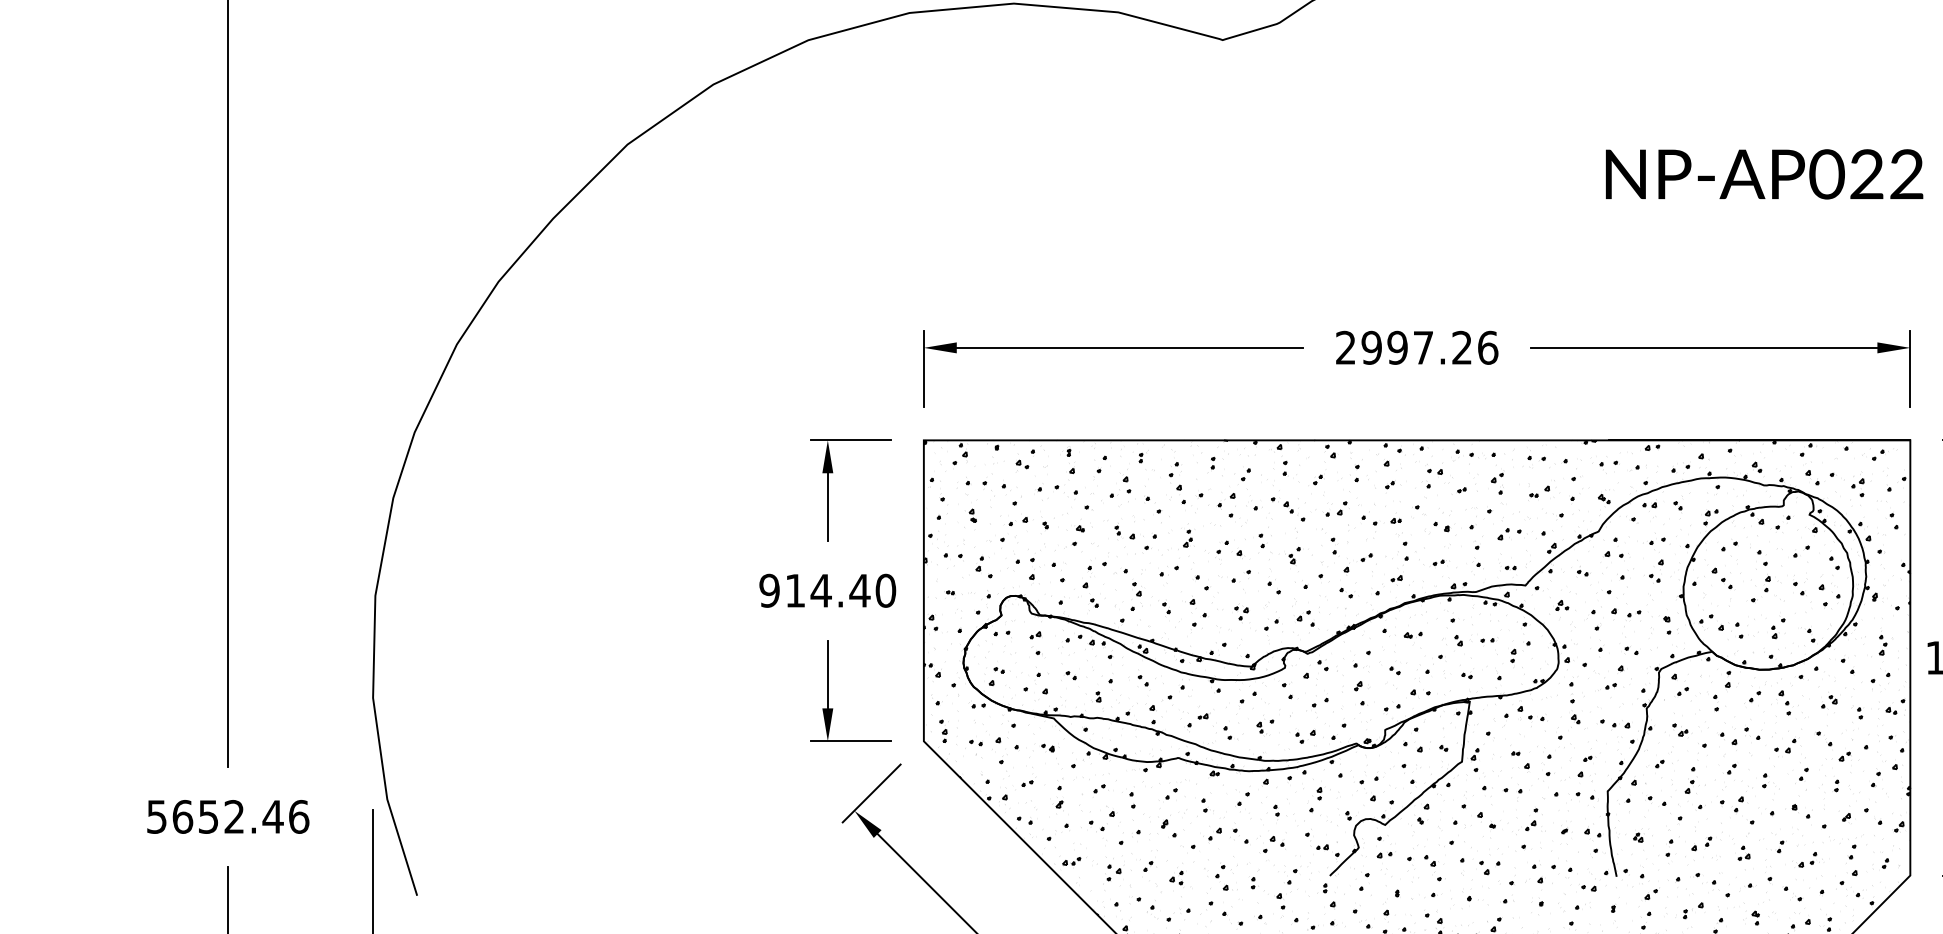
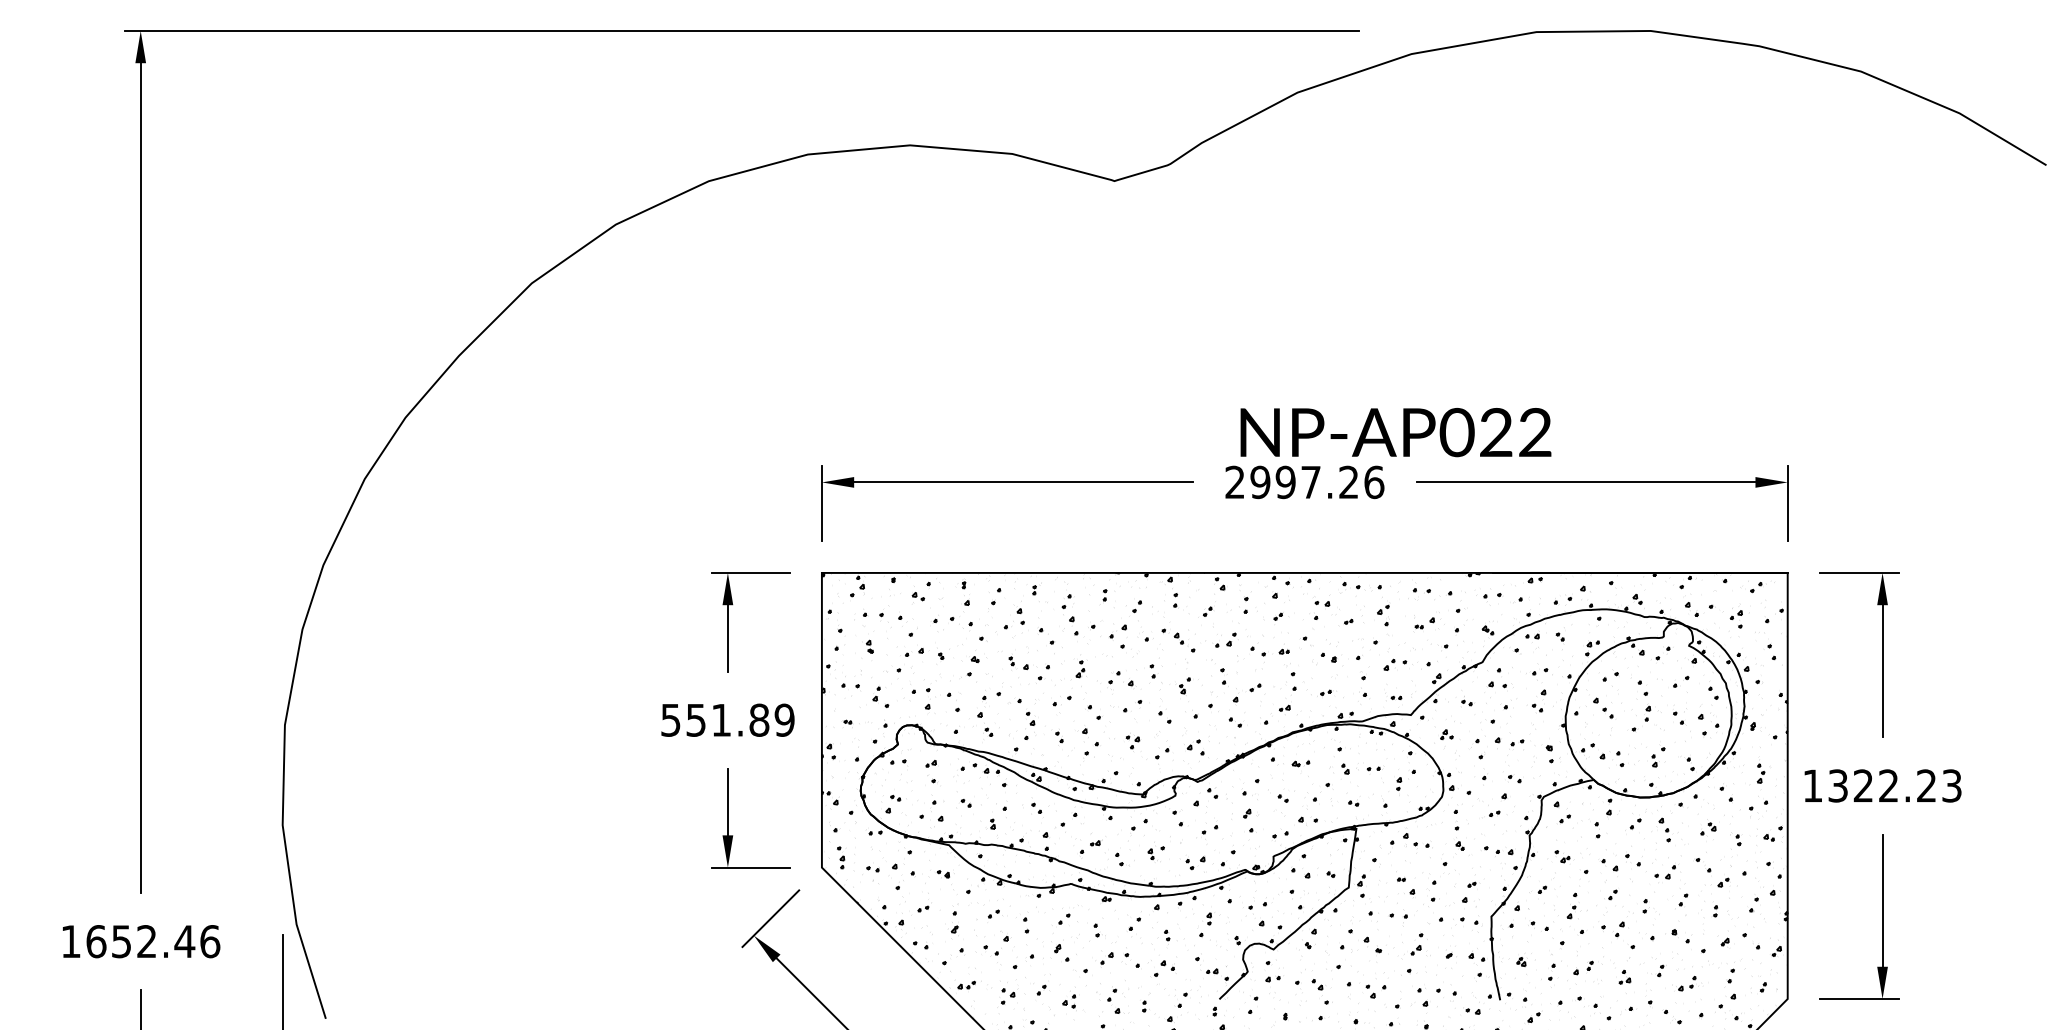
text: (1764, 174) -> (1395, 432), moved
text: (827, 590) -> (727, 719), 914.40 -> 551.89
text: (156, 816) -> (70, 941), 5652.46 -> 1652.46

